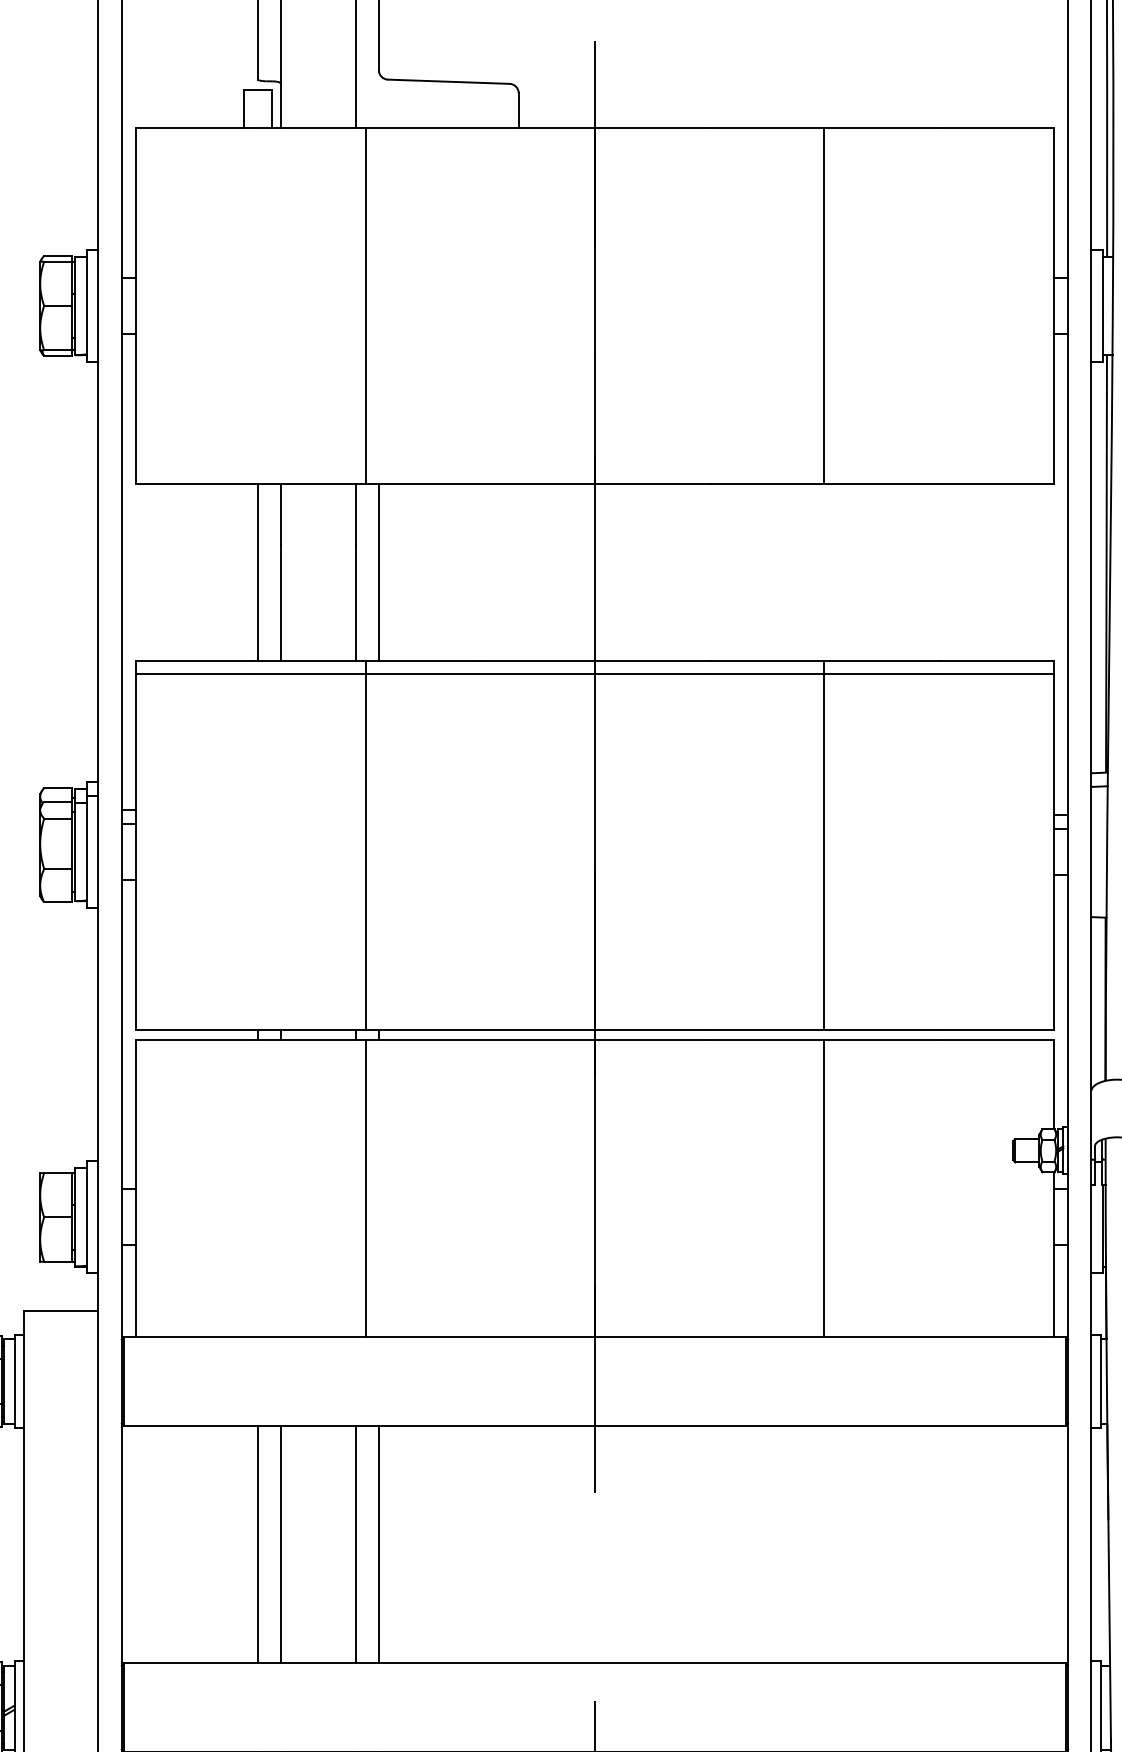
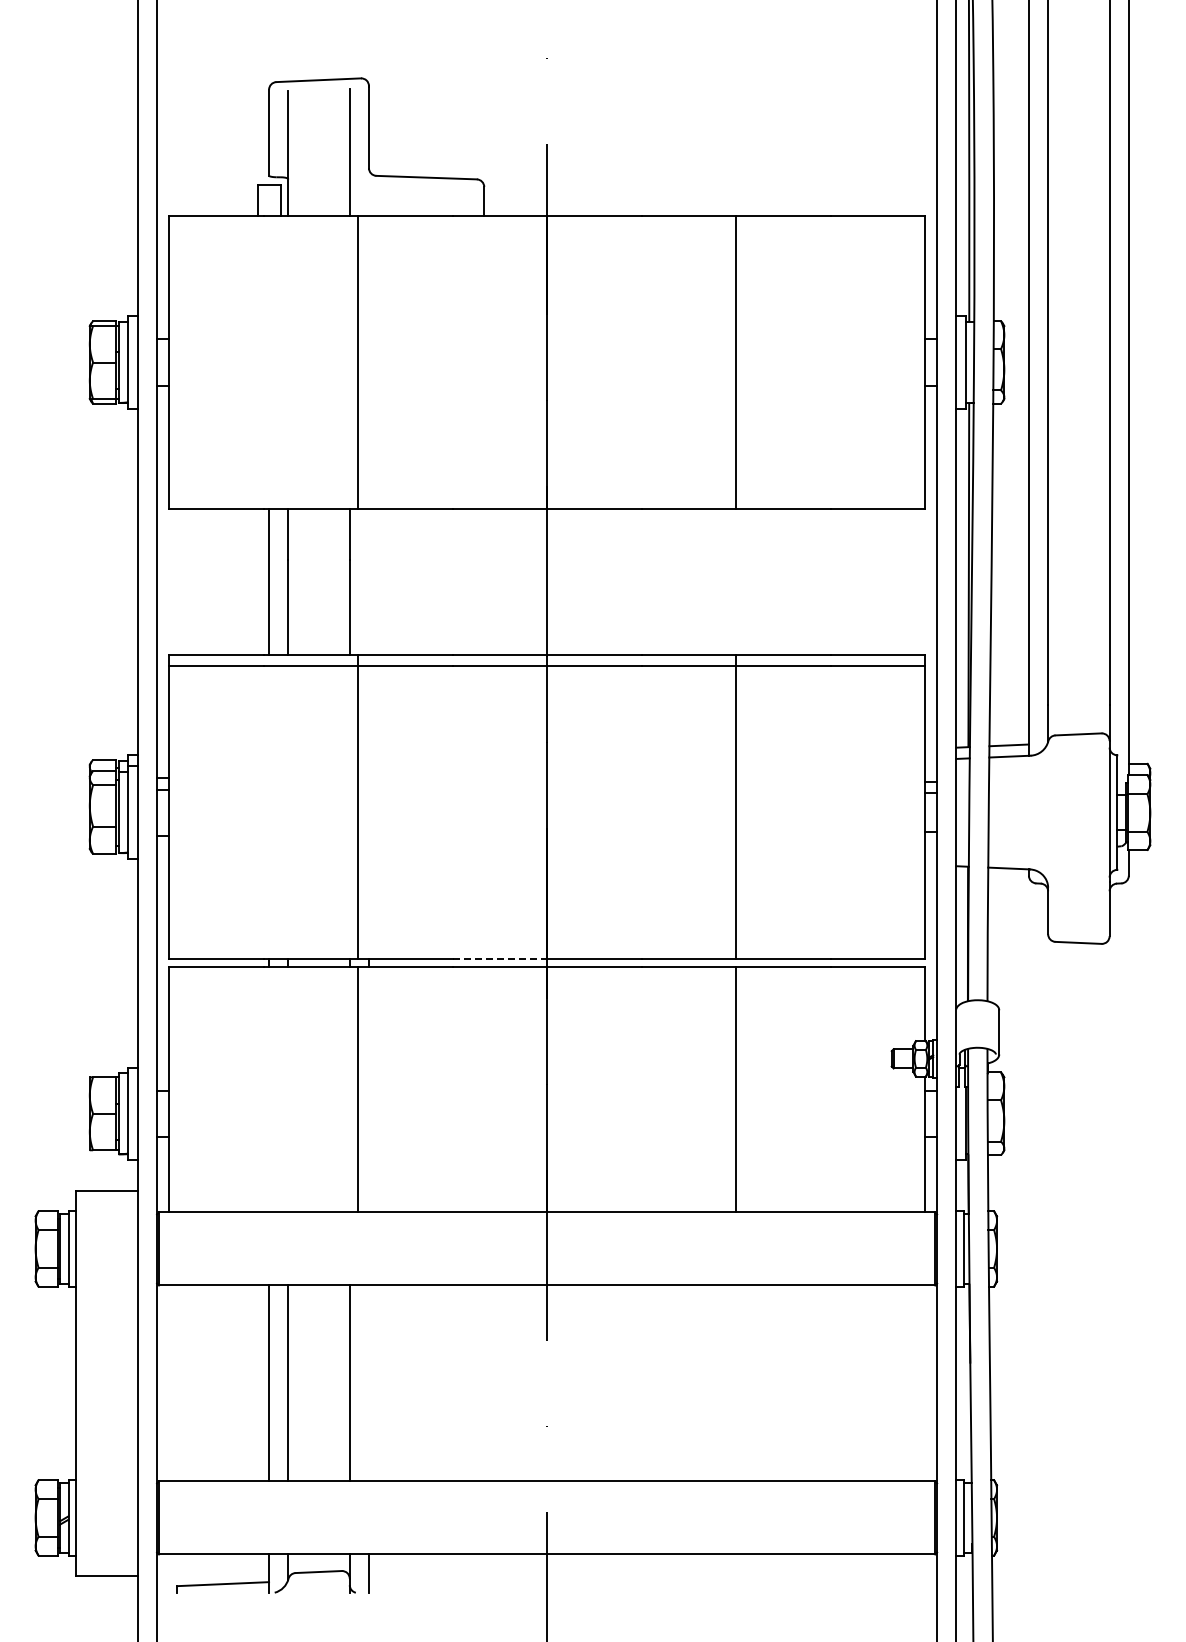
line: (378, 571) -> (368, 581), removed
line: (538, 1029) -> (500, 958), solid -> dashed
line: (378, 1544) -> (368, 1383), removed

